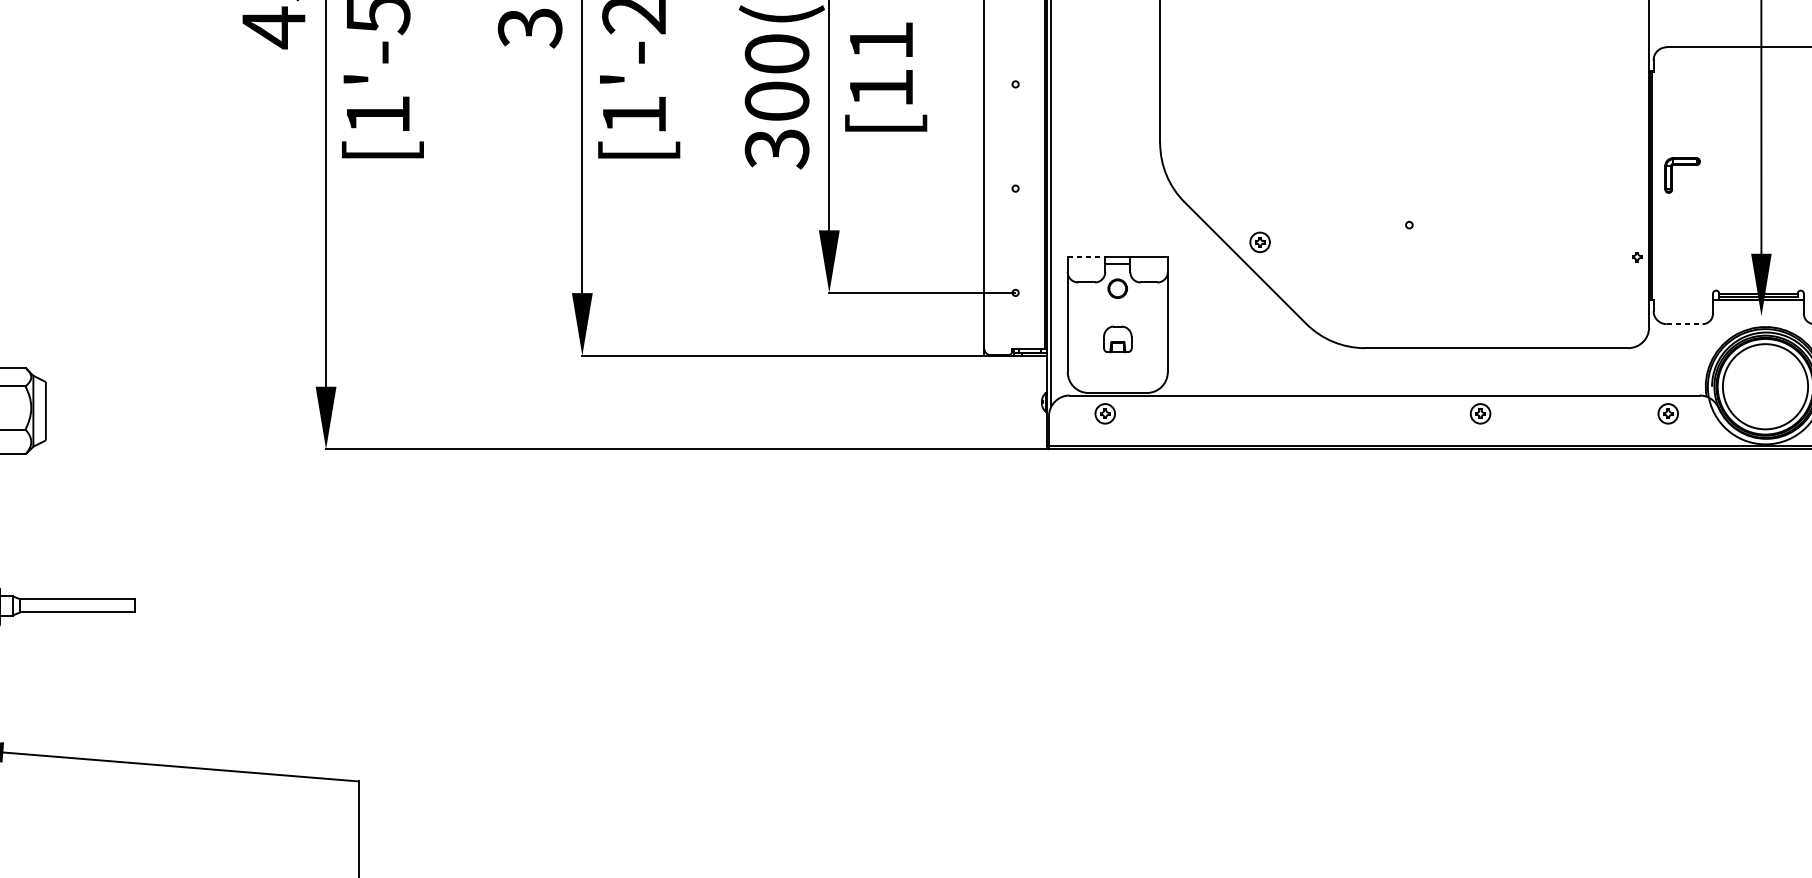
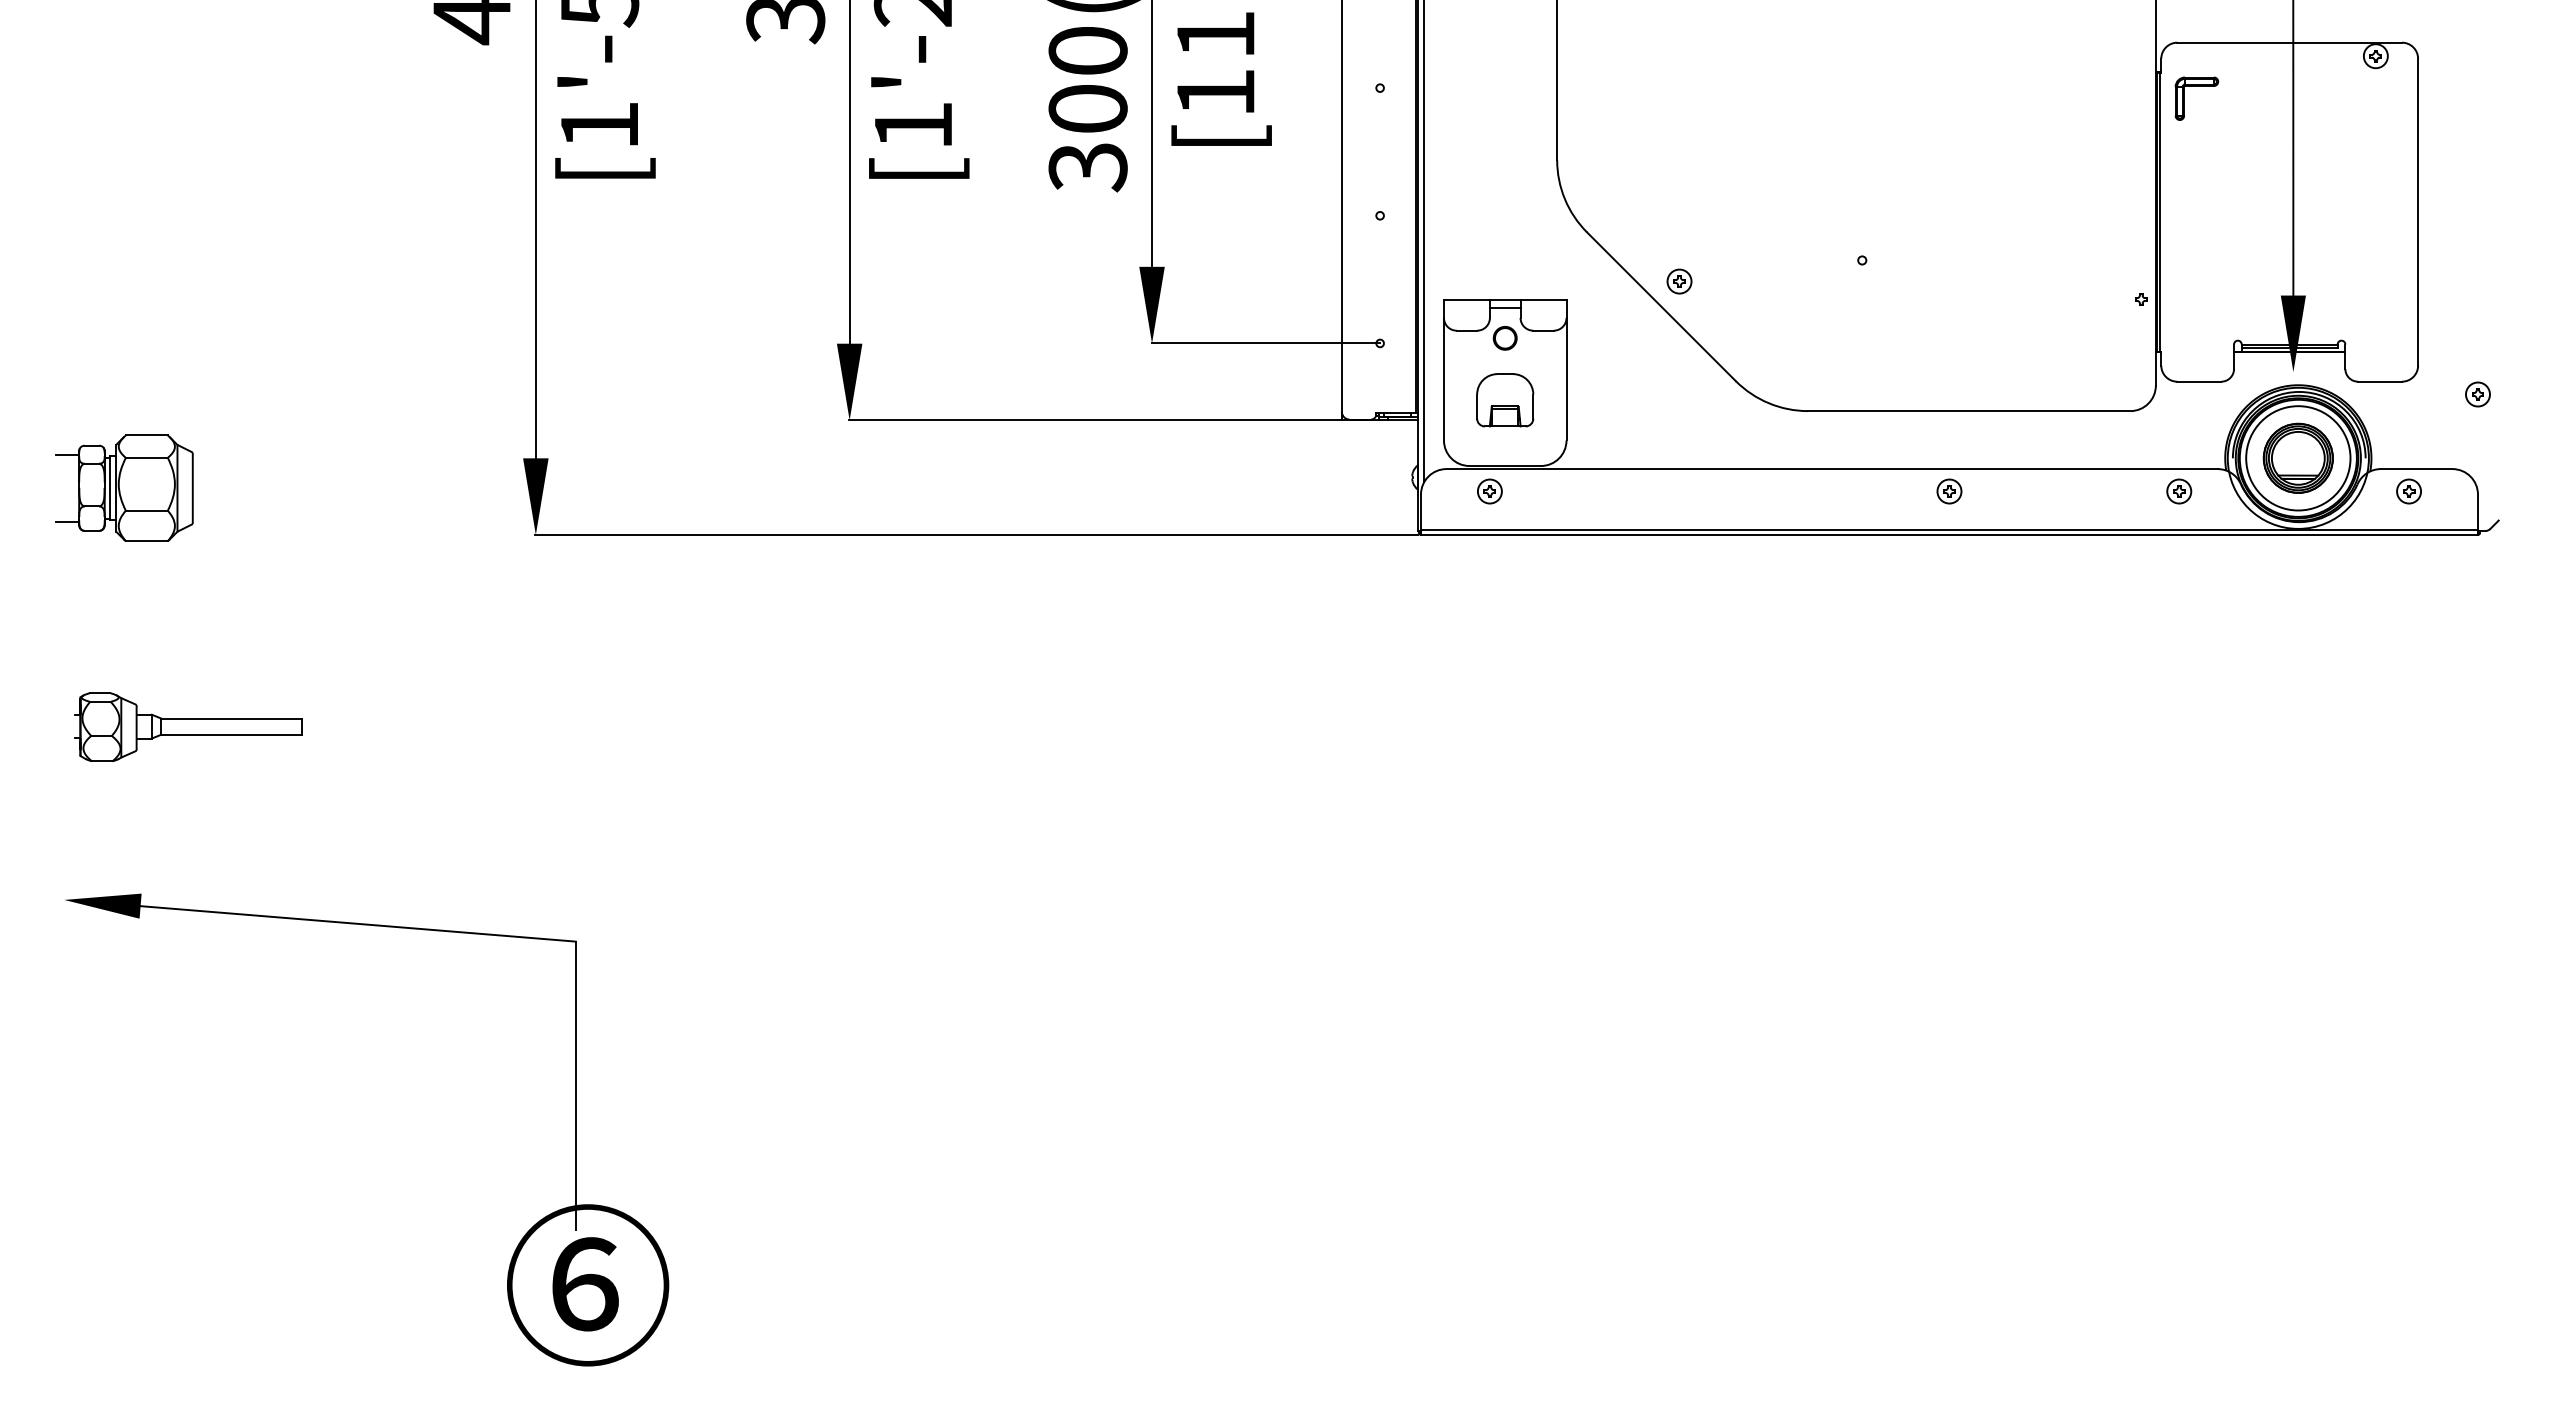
part: (1682, 165) -> (2196, 86), moved
line: (1086, 257) -> (1466, 300), dashed -> solid
line: (1684, 323) -> (2199, 381), dashed -> solid
part: (1117, 339) -> (1505, 400), size x1.67
part: (1764, 386) -> (2297, 457), added

